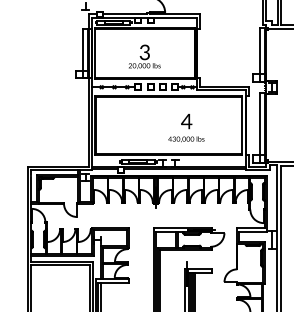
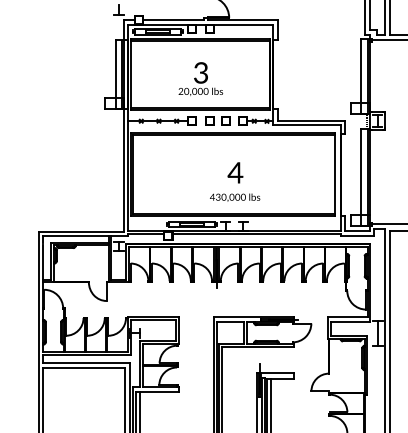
text: (186, 127) -> (235, 181), moved

